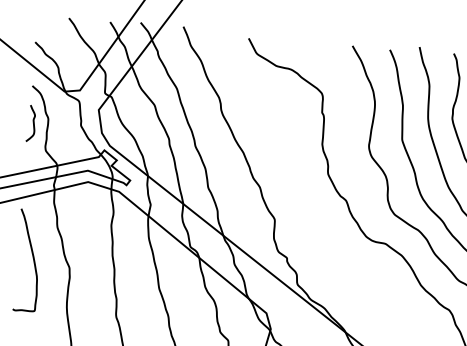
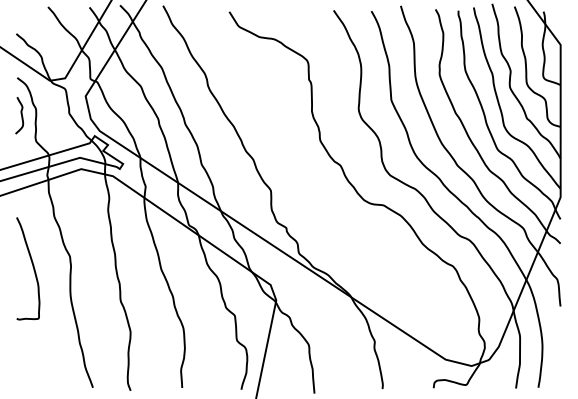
curve: (32, 259) -> (32, 267), moved

